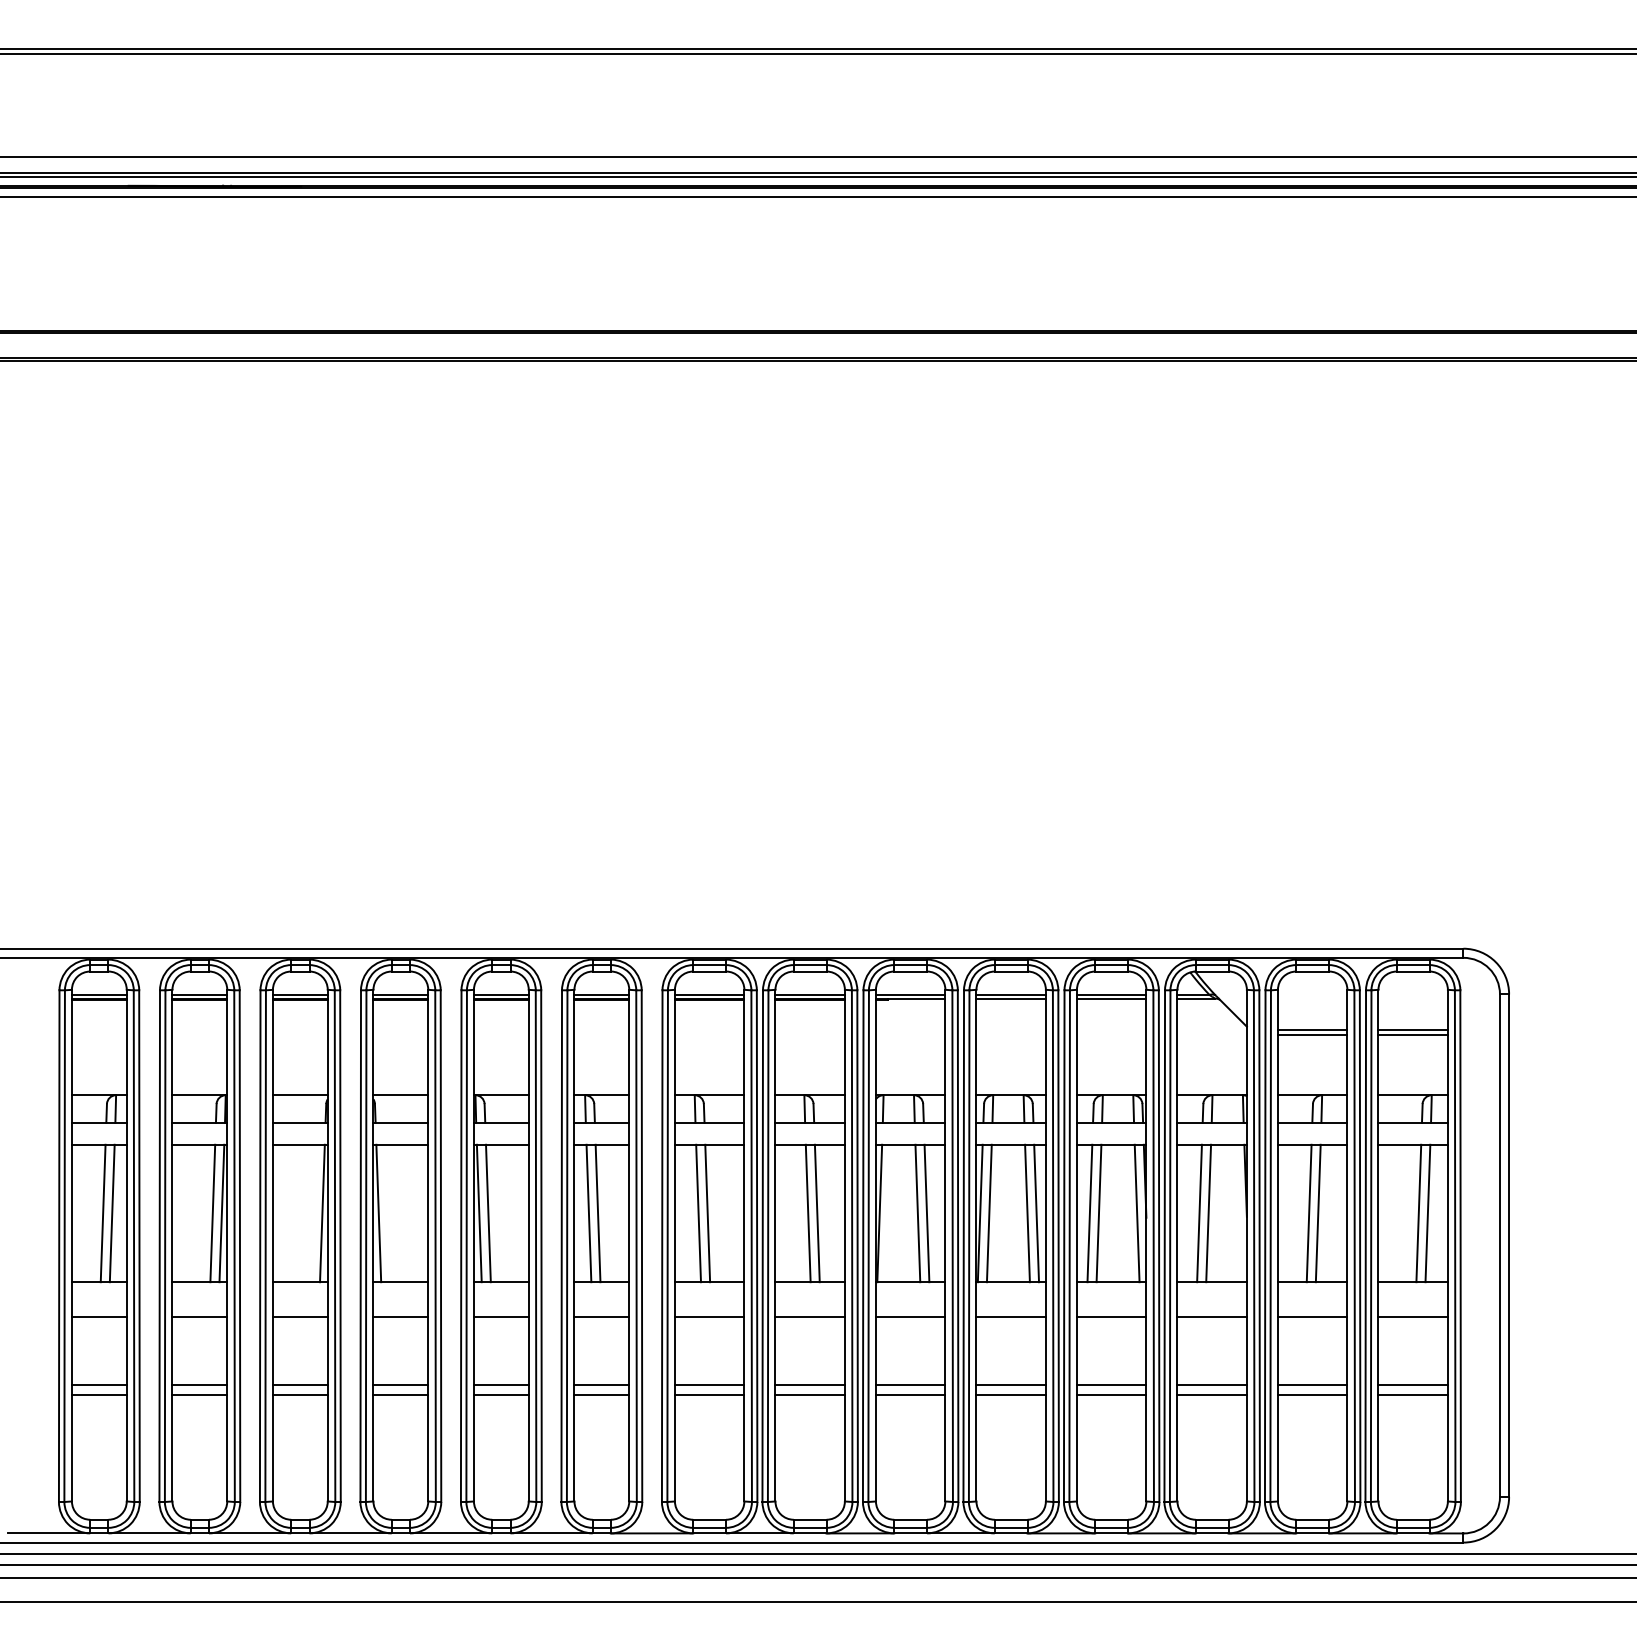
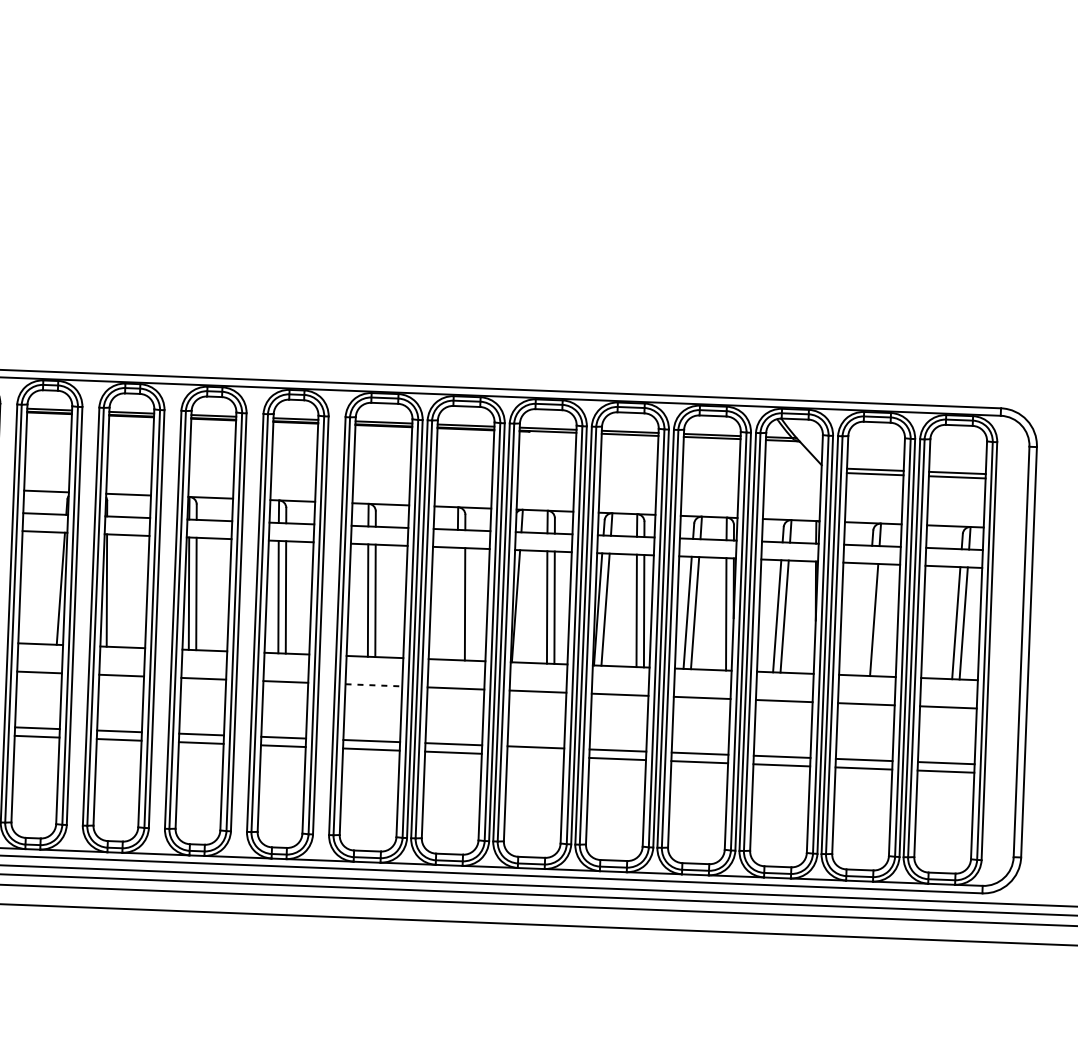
line: (807, 1213) -> (457, 604), removed
line: (1308, 1213) -> (866, 619), removed
line: (709, 1316) -> (373, 685), solid -> dashed
line: (910, 1395) -> (535, 755), removed

